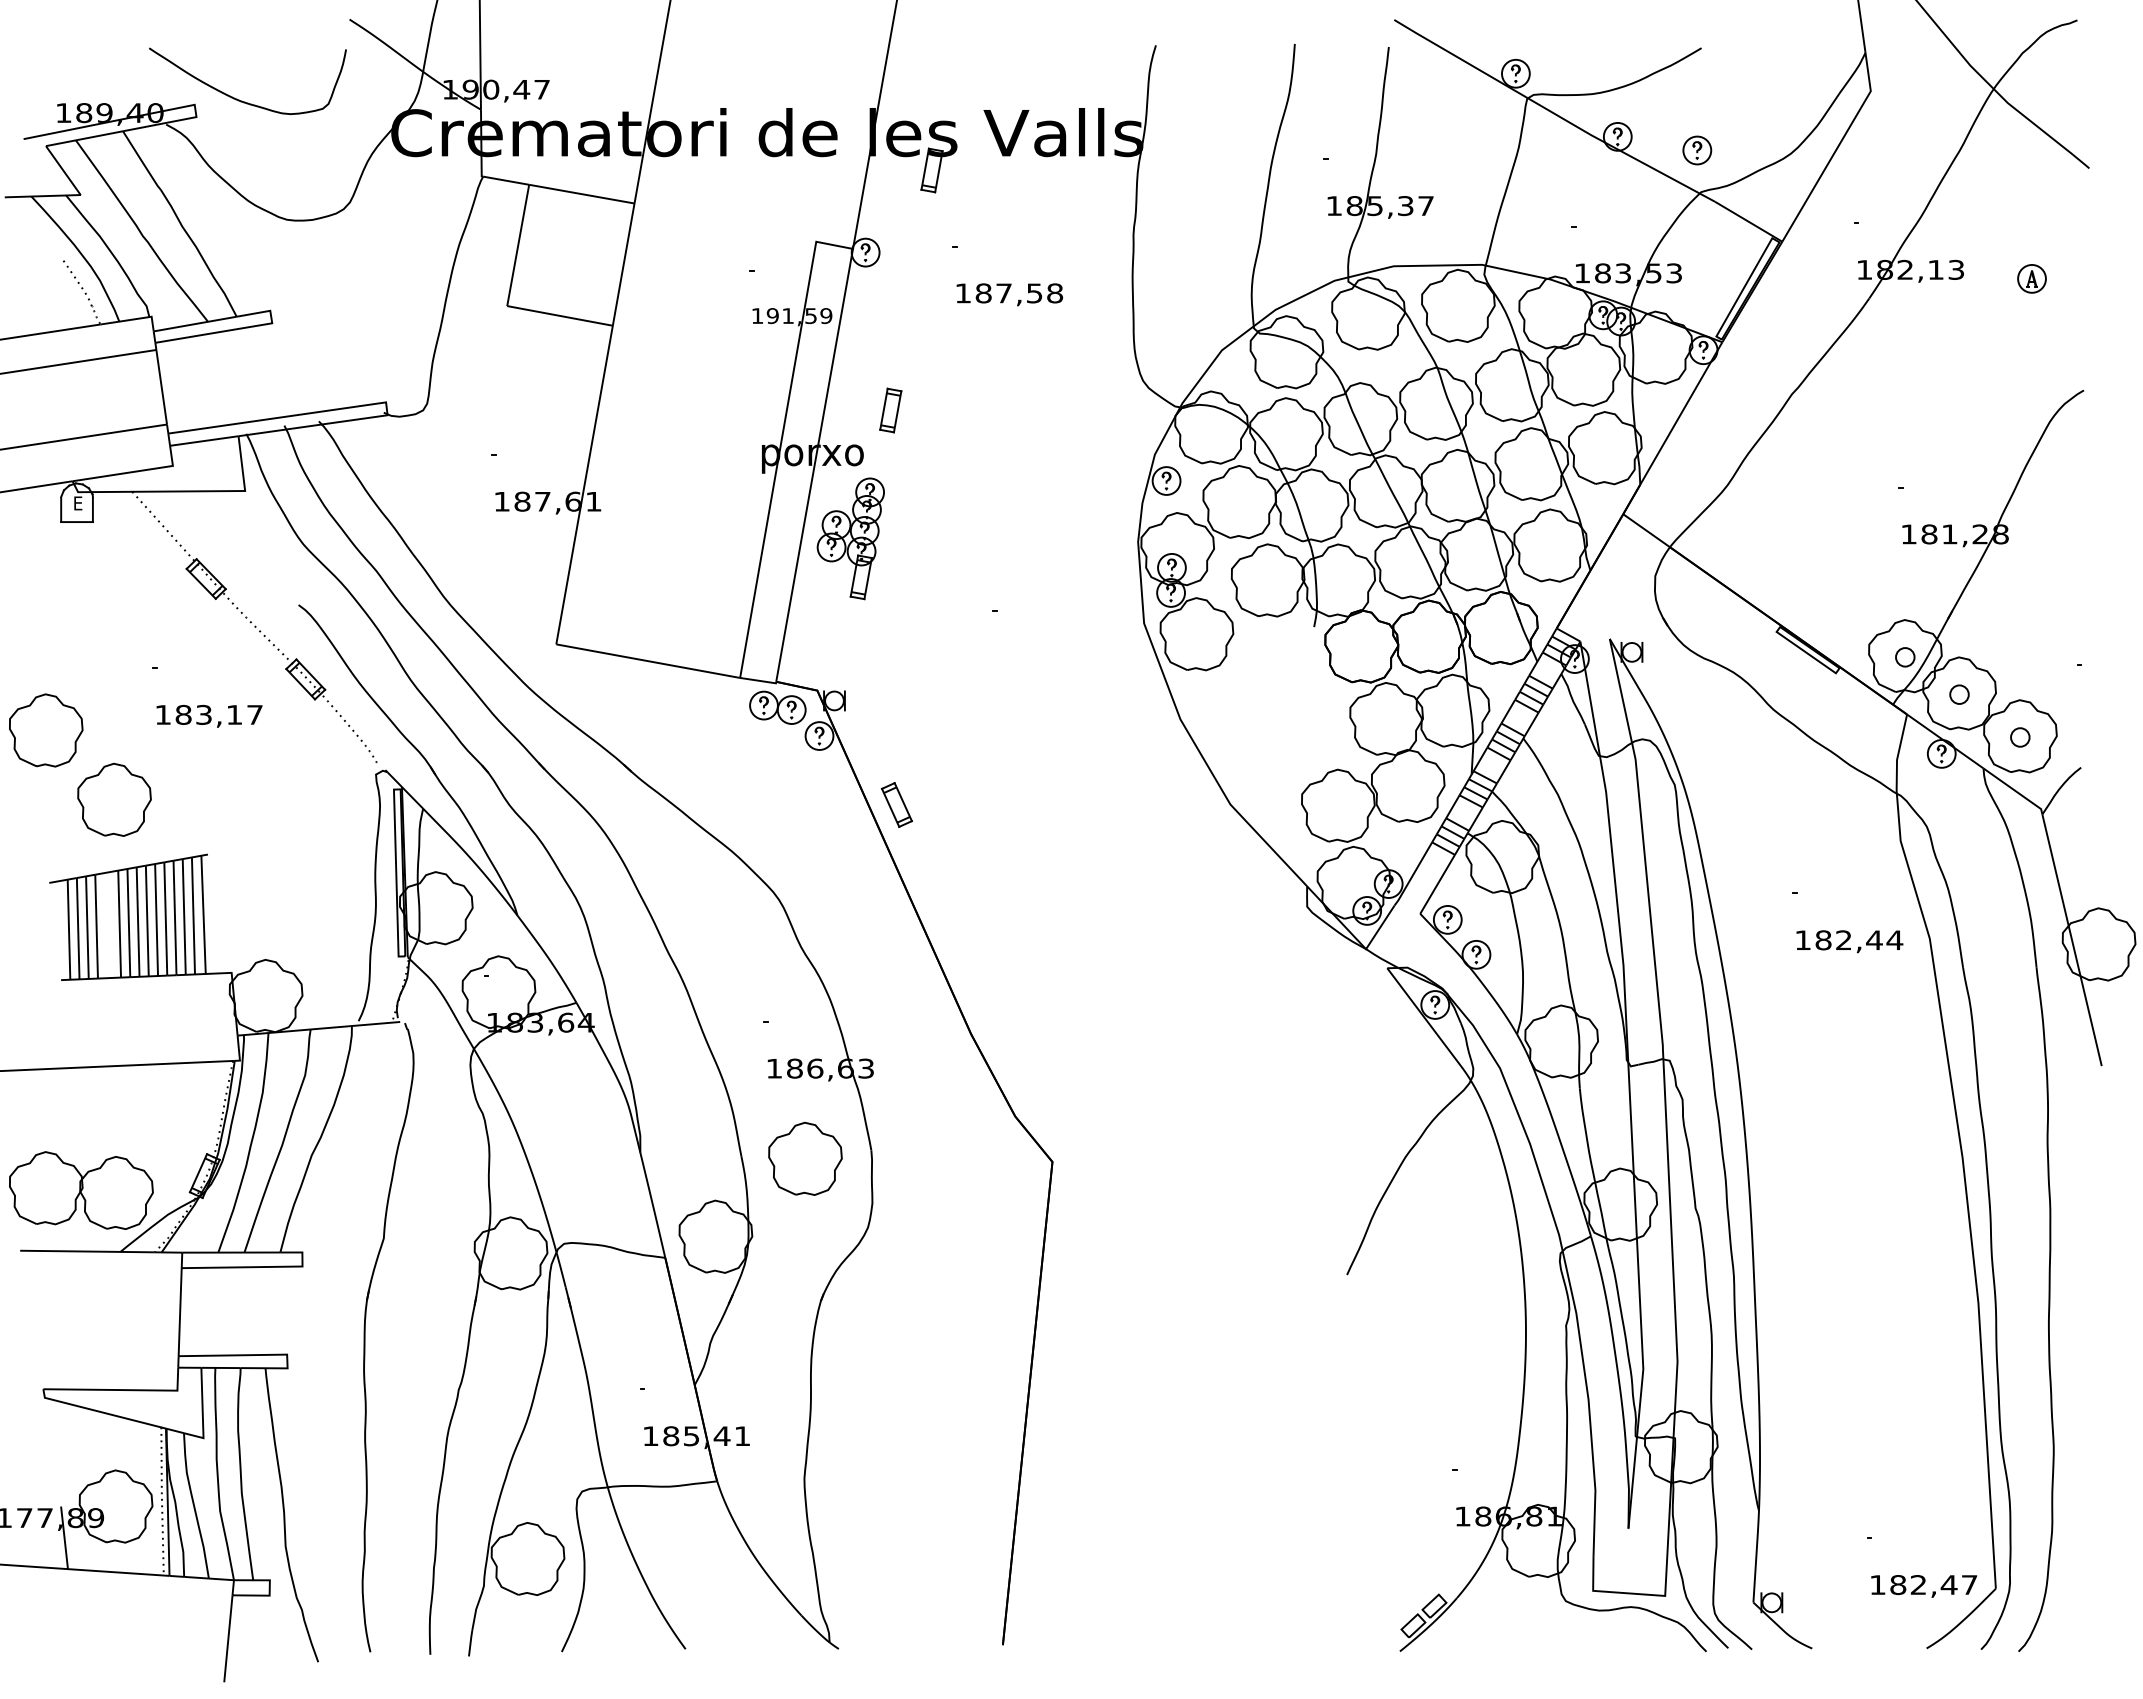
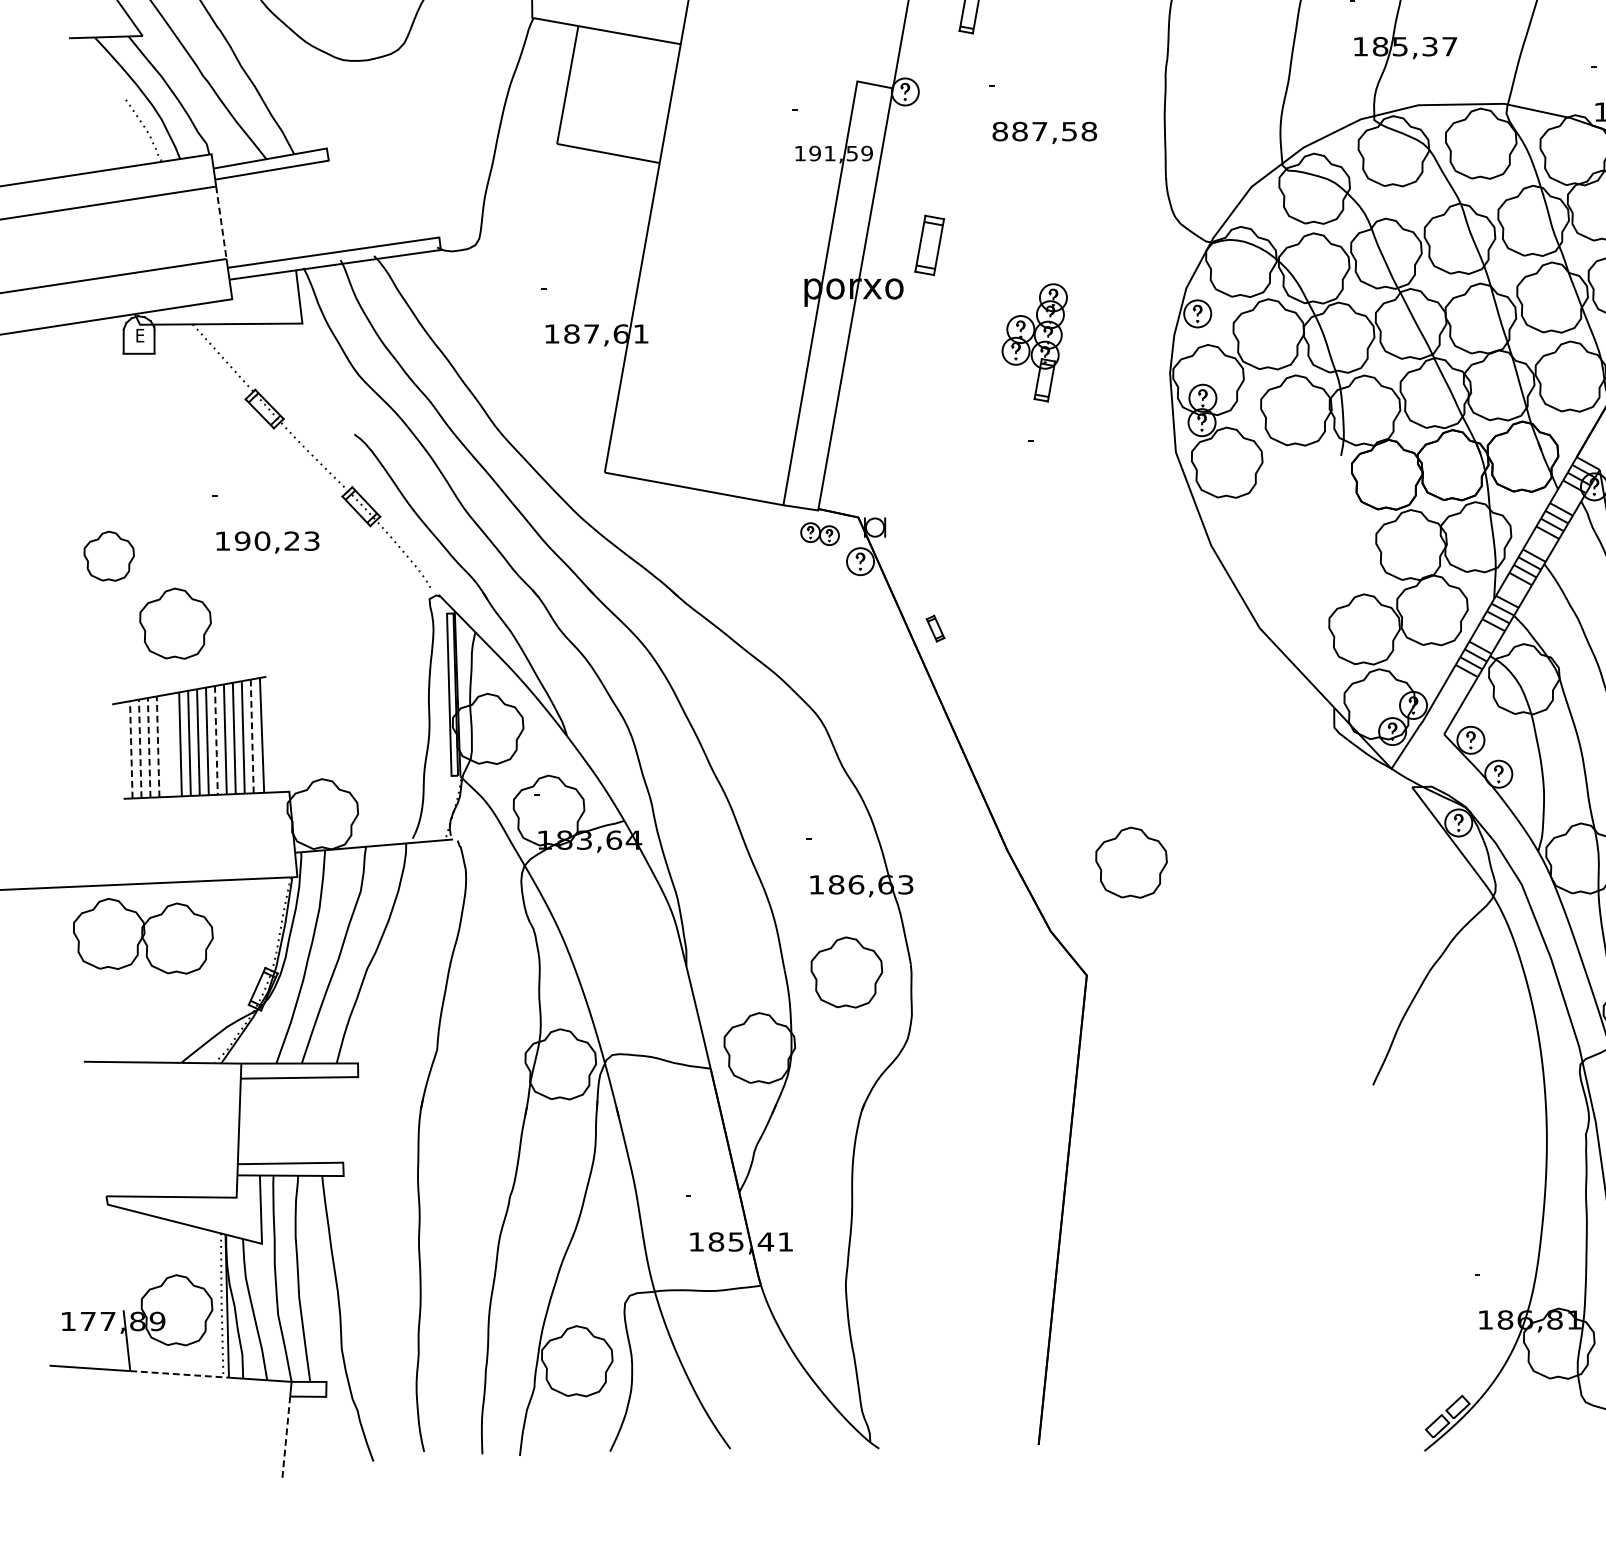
text: (963, 293) -> (1000, 131), 187,58 -> 887,58
line: (161, 387) -> (221, 223), solid -> dashed
part: (890, 410) -> (929, 245), size x1.4
part: (850, 538) -> (1034, 342), moved
part: (777, 707) -> (819, 533), size x0.7
text: (218, 714) -> (276, 540), 183,17 -> 190,23
part: (46, 730) -> (109, 556), size x0.7
part: (896, 804) -> (935, 628), size x0.6
line: (193, 915) -> (252, 736), solid -> dashed
line: (156, 920) -> (216, 740), solid -> dashed
line: (96, 926) -> (158, 746), solid -> dashed
line: (87, 927) -> (149, 747), solid -> dashed
line: (78, 928) -> (140, 748), solid -> dashed
line: (69, 929) -> (131, 749), solid -> dashed
part: (1098, 1045) -> (1131, 862), added
part: (81, 1190) -> (143, 936), moved
line: (119, 1572) -> (180, 1374), solid -> dashed
line: (228, 1638) -> (286, 1438), solid -> dashed

